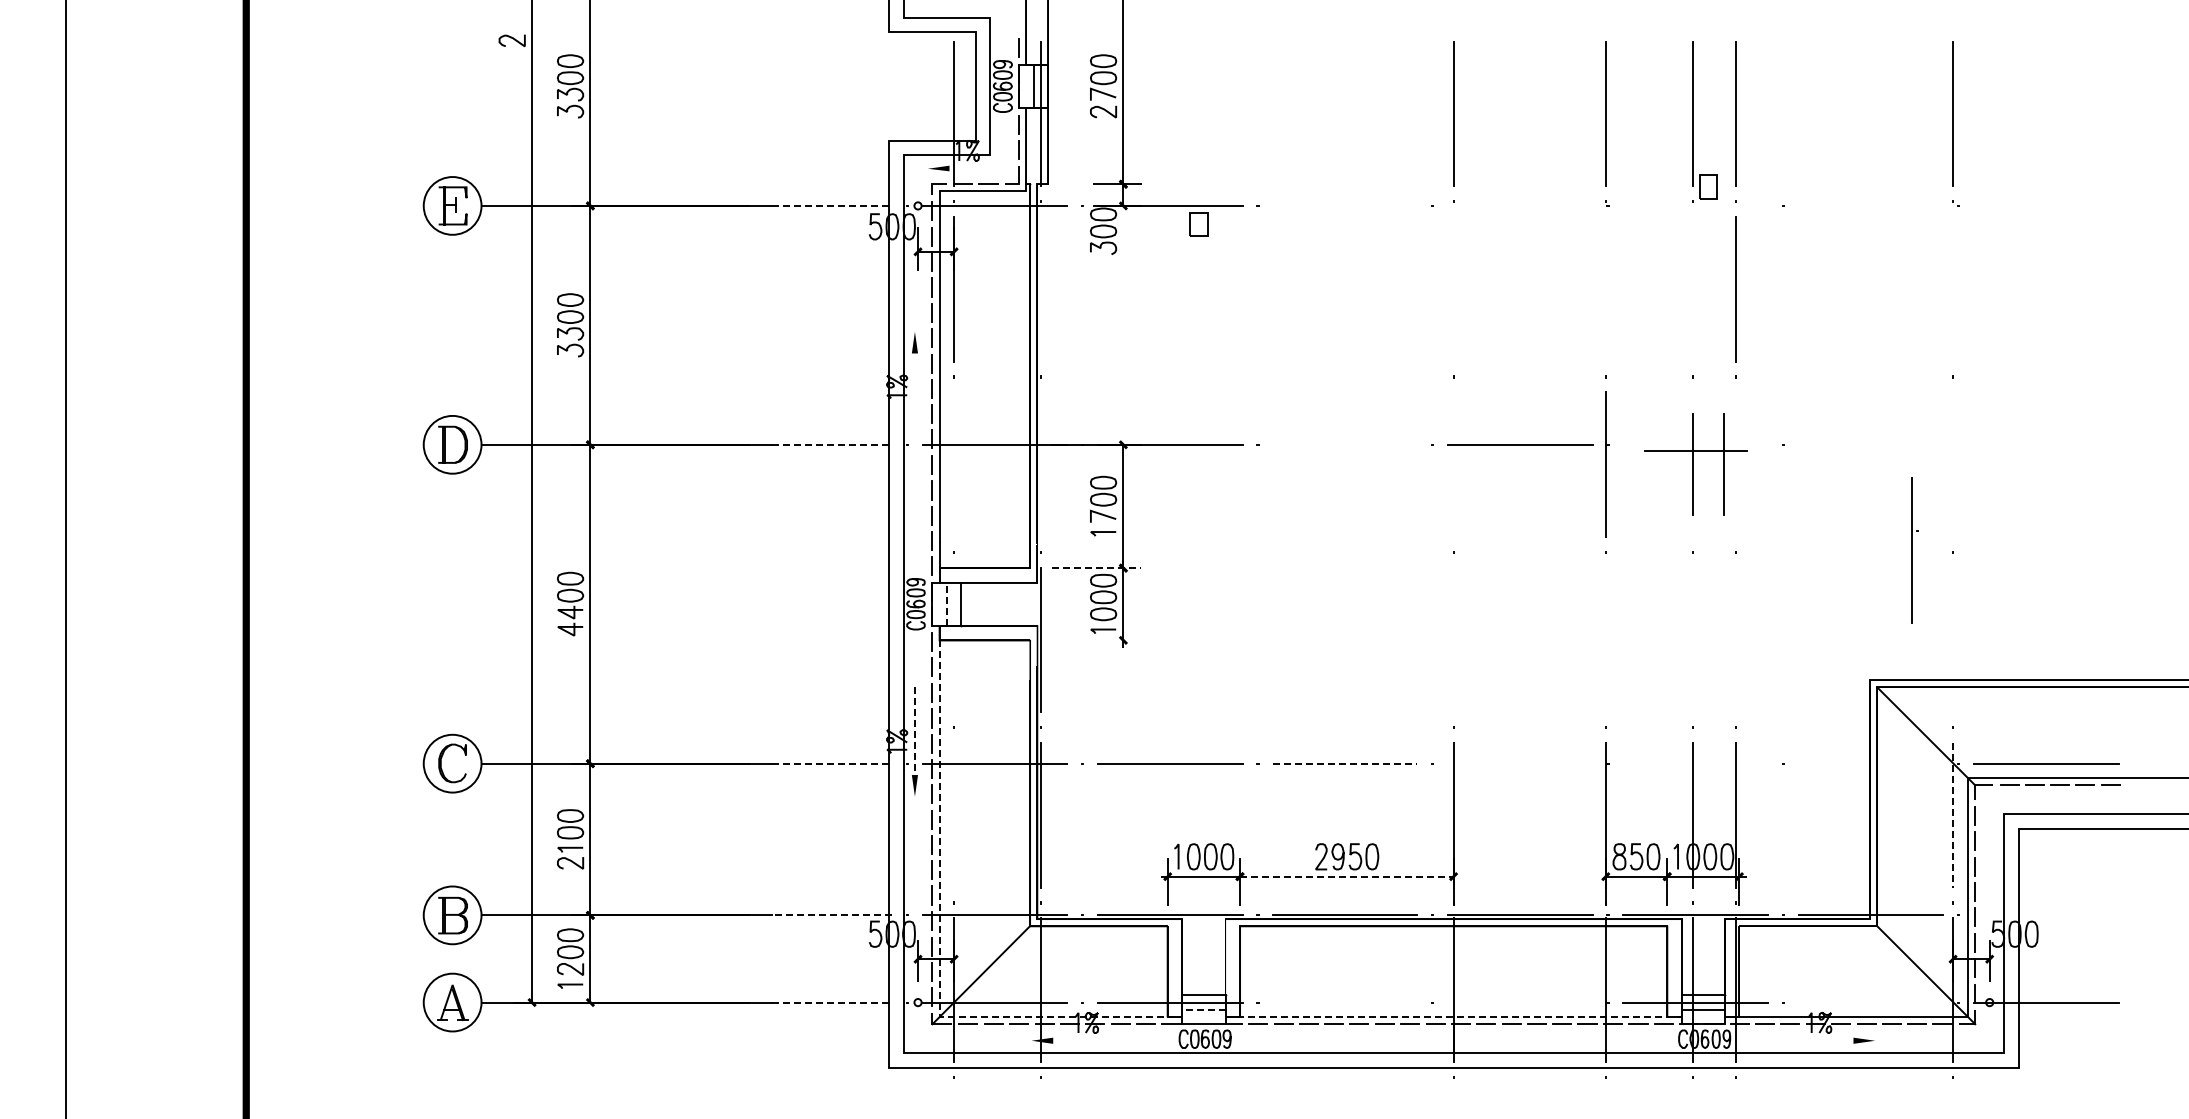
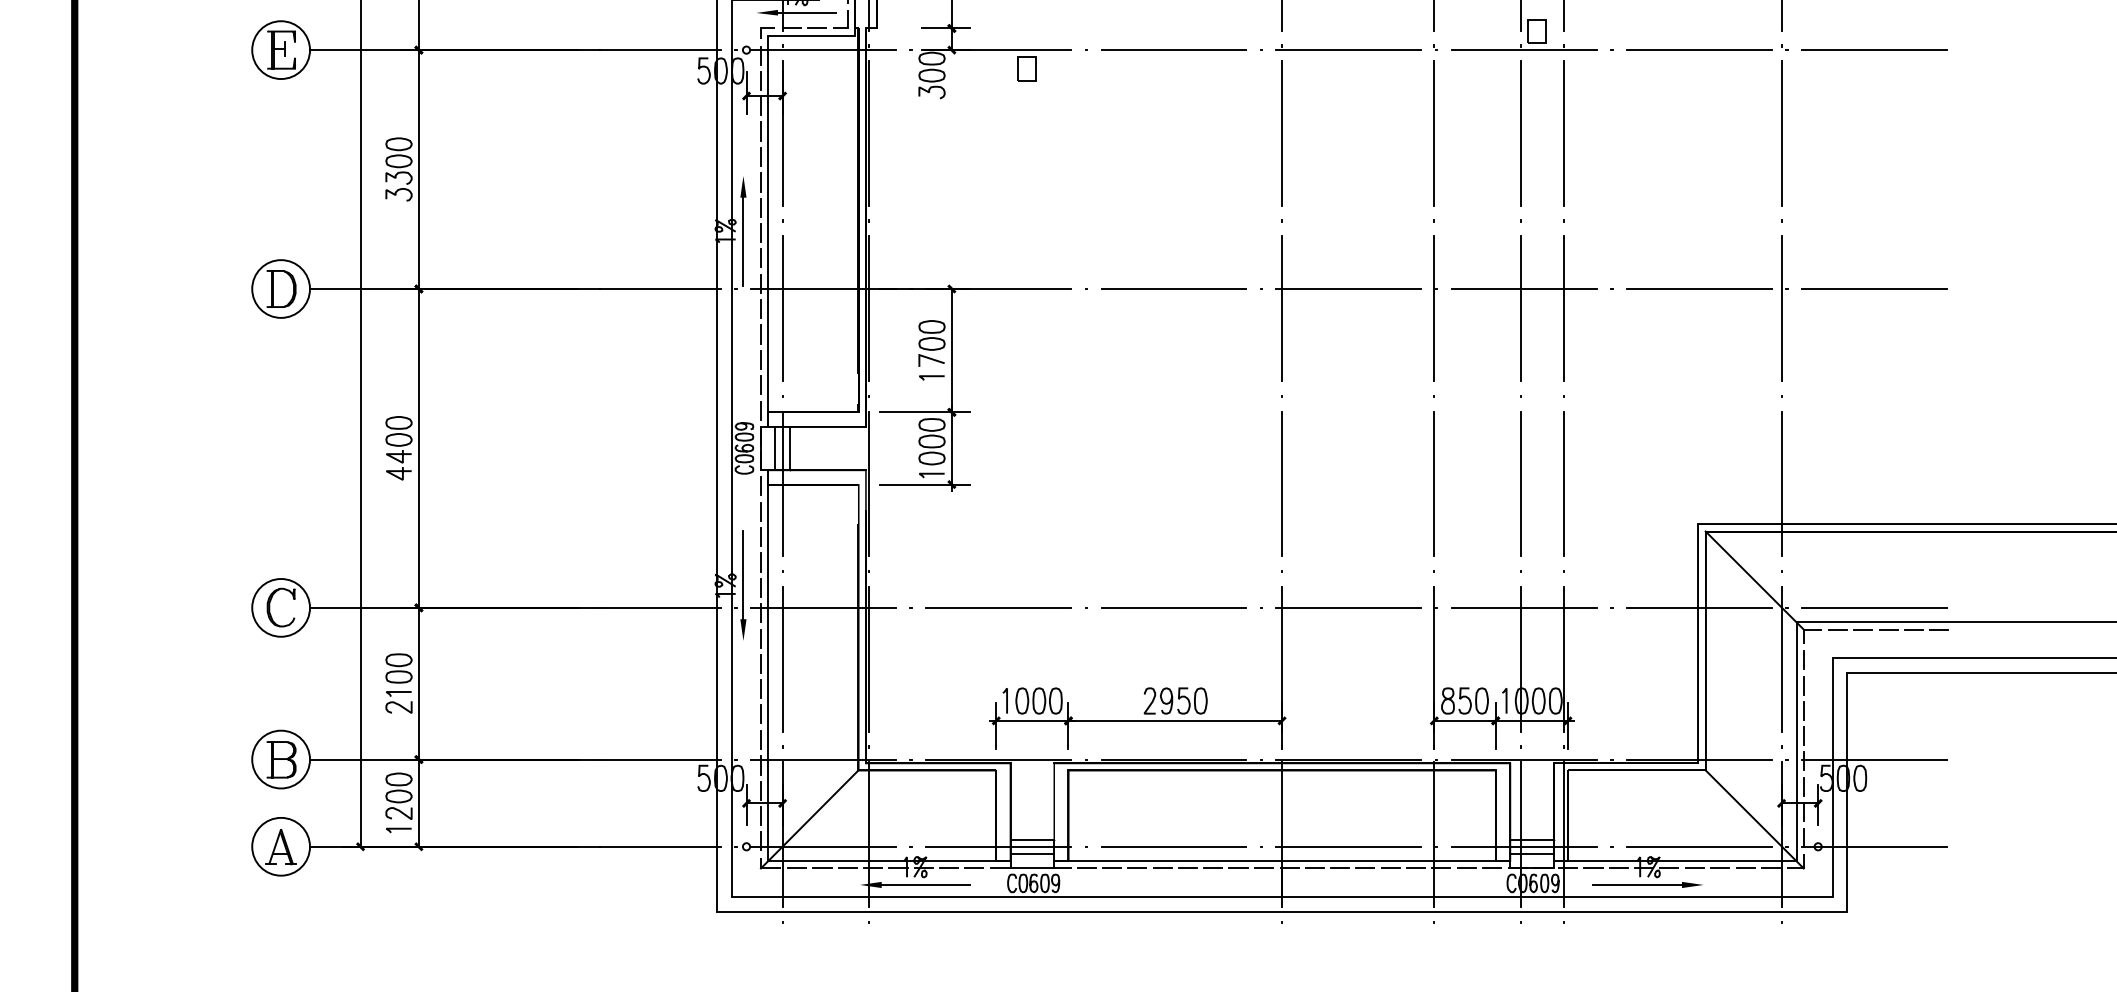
line: (978, 168) -> (806, 12), added
line: (832, 205) -> (660, 49), dashed -> solid
line: (1345, 205) -> (1173, 49), added
line: (1519, 205) -> (1347, 49), added
line: (1695, 205) -> (1523, 49), added
line: (1870, 205) -> (1698, 49), added
line: (2045, 205) -> (1873, 49), added
line: (1040, 288) -> (868, 132), added
line: (1453, 288) -> (1281, 132), added
line: (1605, 288) -> (1433, 132), added
line: (1692, 288) -> (1520, 132), added
line: (1953, 288) -> (1781, 132), added
line: (914, 397) -> (742, 241), added
line: (832, 444) -> (660, 288), dashed -> solid
line: (1345, 444) -> (1173, 288), added
line: (1870, 444) -> (1698, 288), added
line: (2045, 444) -> (1873, 288), added
line: (954, 464) -> (782, 308), added
line: (1040, 464) -> (868, 308), added
line: (1453, 464) -> (1281, 308), added
part: (1695, 464) -> (1523, 308), size x1.43
part: (1914, 550) -> (1783, 308), moved
line: (1096, 568) -> (924, 412), dashed -> solid
line: (946, 604) -> (774, 448), dashed -> solid
line: (954, 639) -> (782, 483), added
line: (1453, 639) -> (1281, 483), added
line: (1605, 639) -> (1433, 483), added
line: (1692, 639) -> (1520, 483), added
line: (1735, 639) -> (1563, 483), added
line: (1953, 639) -> (1781, 483), added
line: (1096, 640) -> (924, 484), added
line: (914, 731) -> (742, 575), dashed -> solid
line: (832, 763) -> (660, 607), dashed -> solid
line: (1345, 763) -> (1173, 607), dashed -> solid
line: (1519, 763) -> (1347, 607), added
line: (1695, 763) -> (1523, 607), added
line: (1870, 763) -> (1698, 607), added
line: (954, 814) -> (782, 658), added
line: (1953, 815) -> (1781, 659), dashed -> solid
line: (1346, 876) -> (1174, 720), dashed -> solid
line: (831, 915) -> (659, 759), dashed -> solid
line: (2045, 915) -> (1873, 759), added
line: (939, 951) -> (767, 795), dashed -> solid
line: (832, 1002) -> (660, 846), dashed -> solid
line: (1345, 1002) -> (1173, 846), added
line: (1519, 1002) -> (1347, 846), added
line: (1870, 1002) -> (1698, 846), added
line: (1203, 1009) -> (1031, 853), dashed -> solid
line: (1454, 1017) -> (1282, 861), dashed -> solid
line: (1097, 1040) -> (925, 884), added
line: (1808, 1040) -> (1636, 884), added

